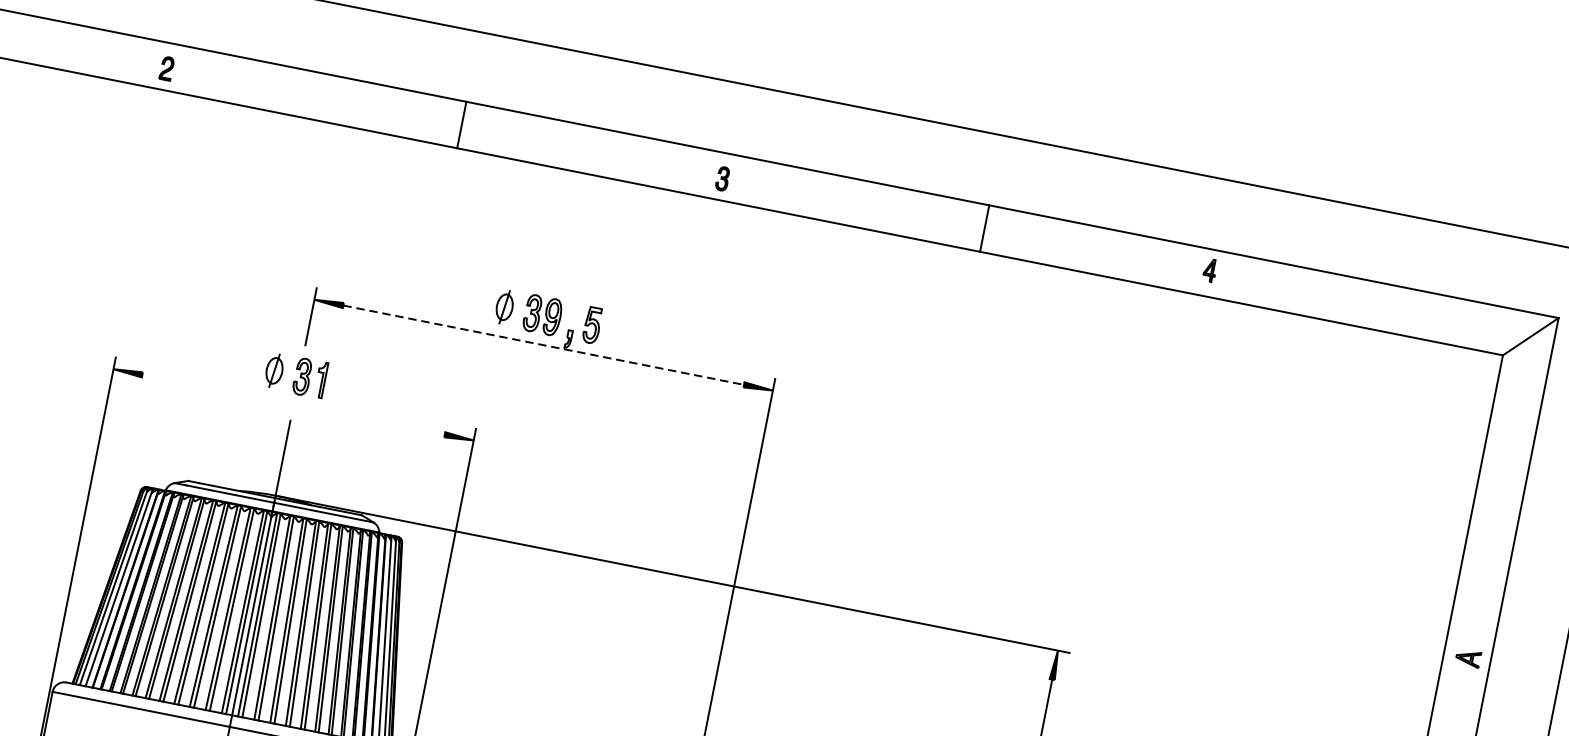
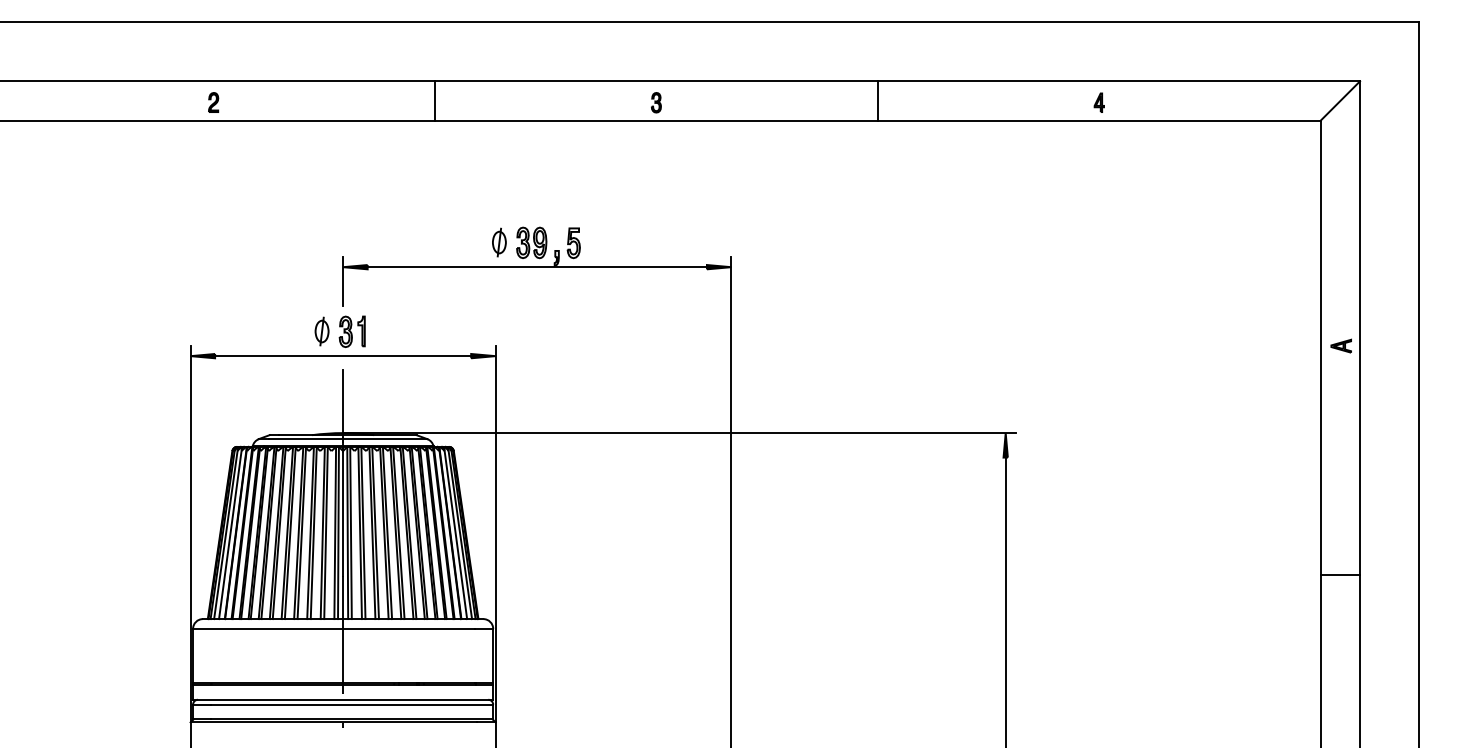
part: (166, 68) -> (213, 102), moved
part: (1209, 269) -> (1098, 102), moved
line: (543, 345) -> (537, 267), dashed -> solid
line: (293, 405) -> (343, 356), added
part: (1467, 657) -> (1340, 345), moved

